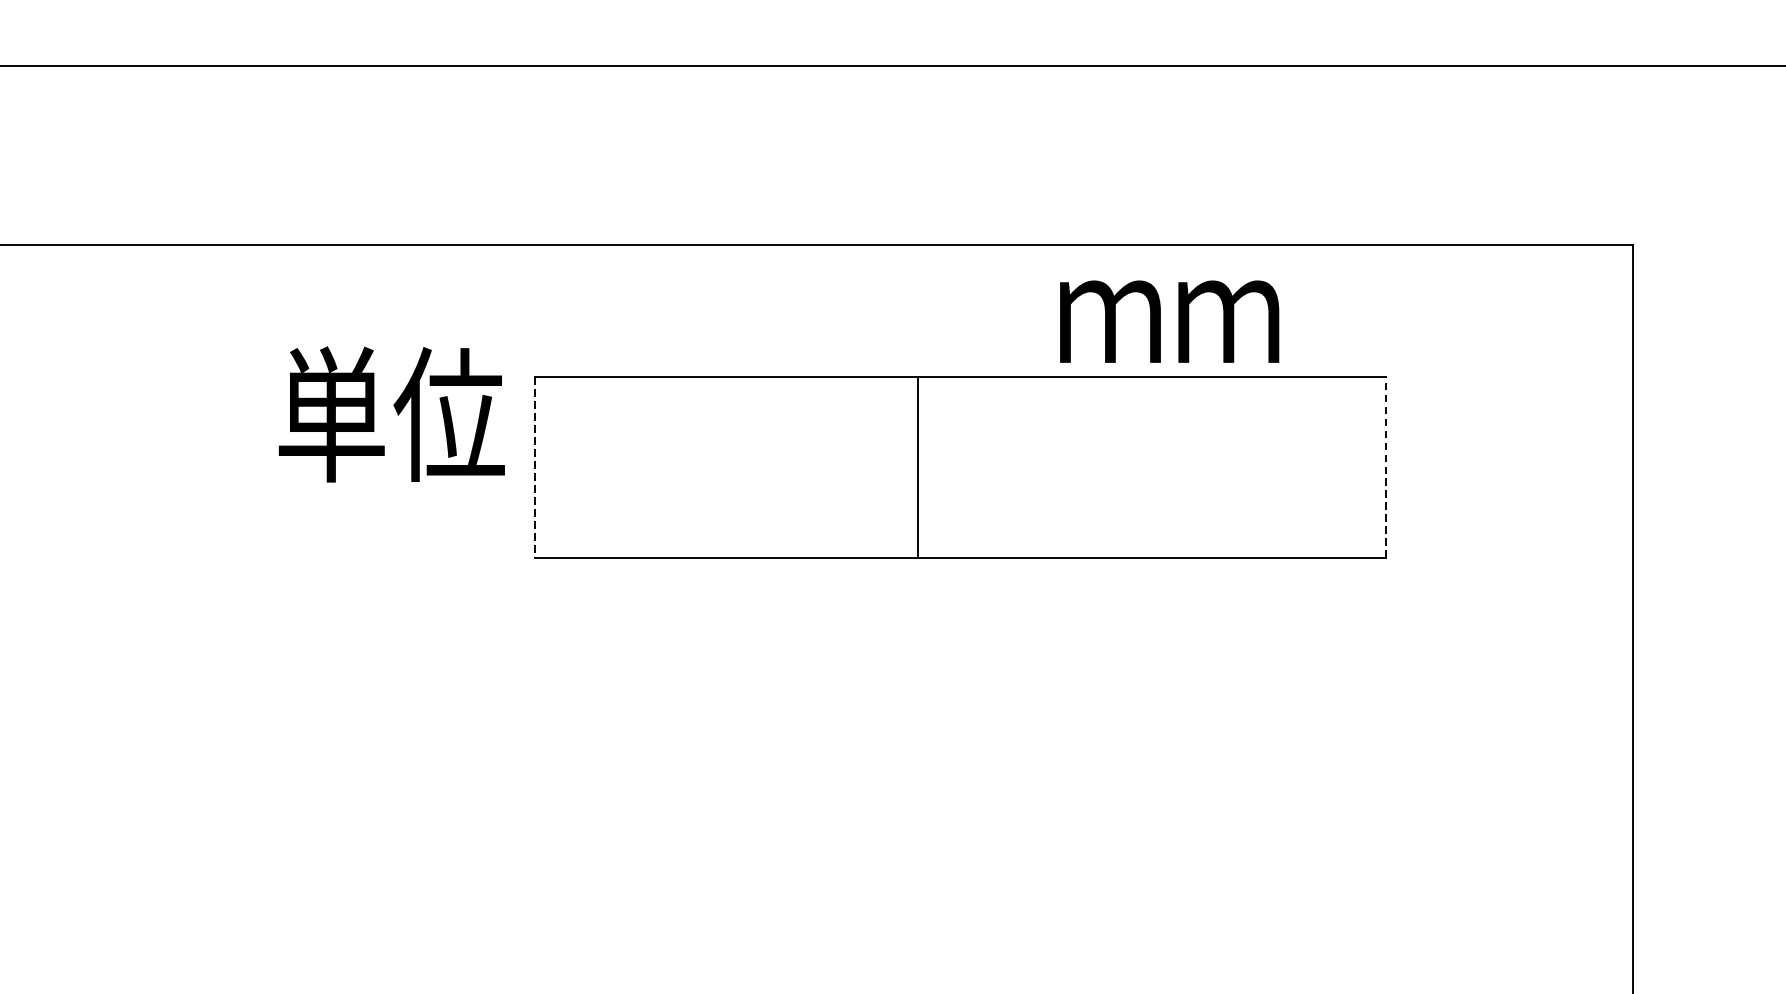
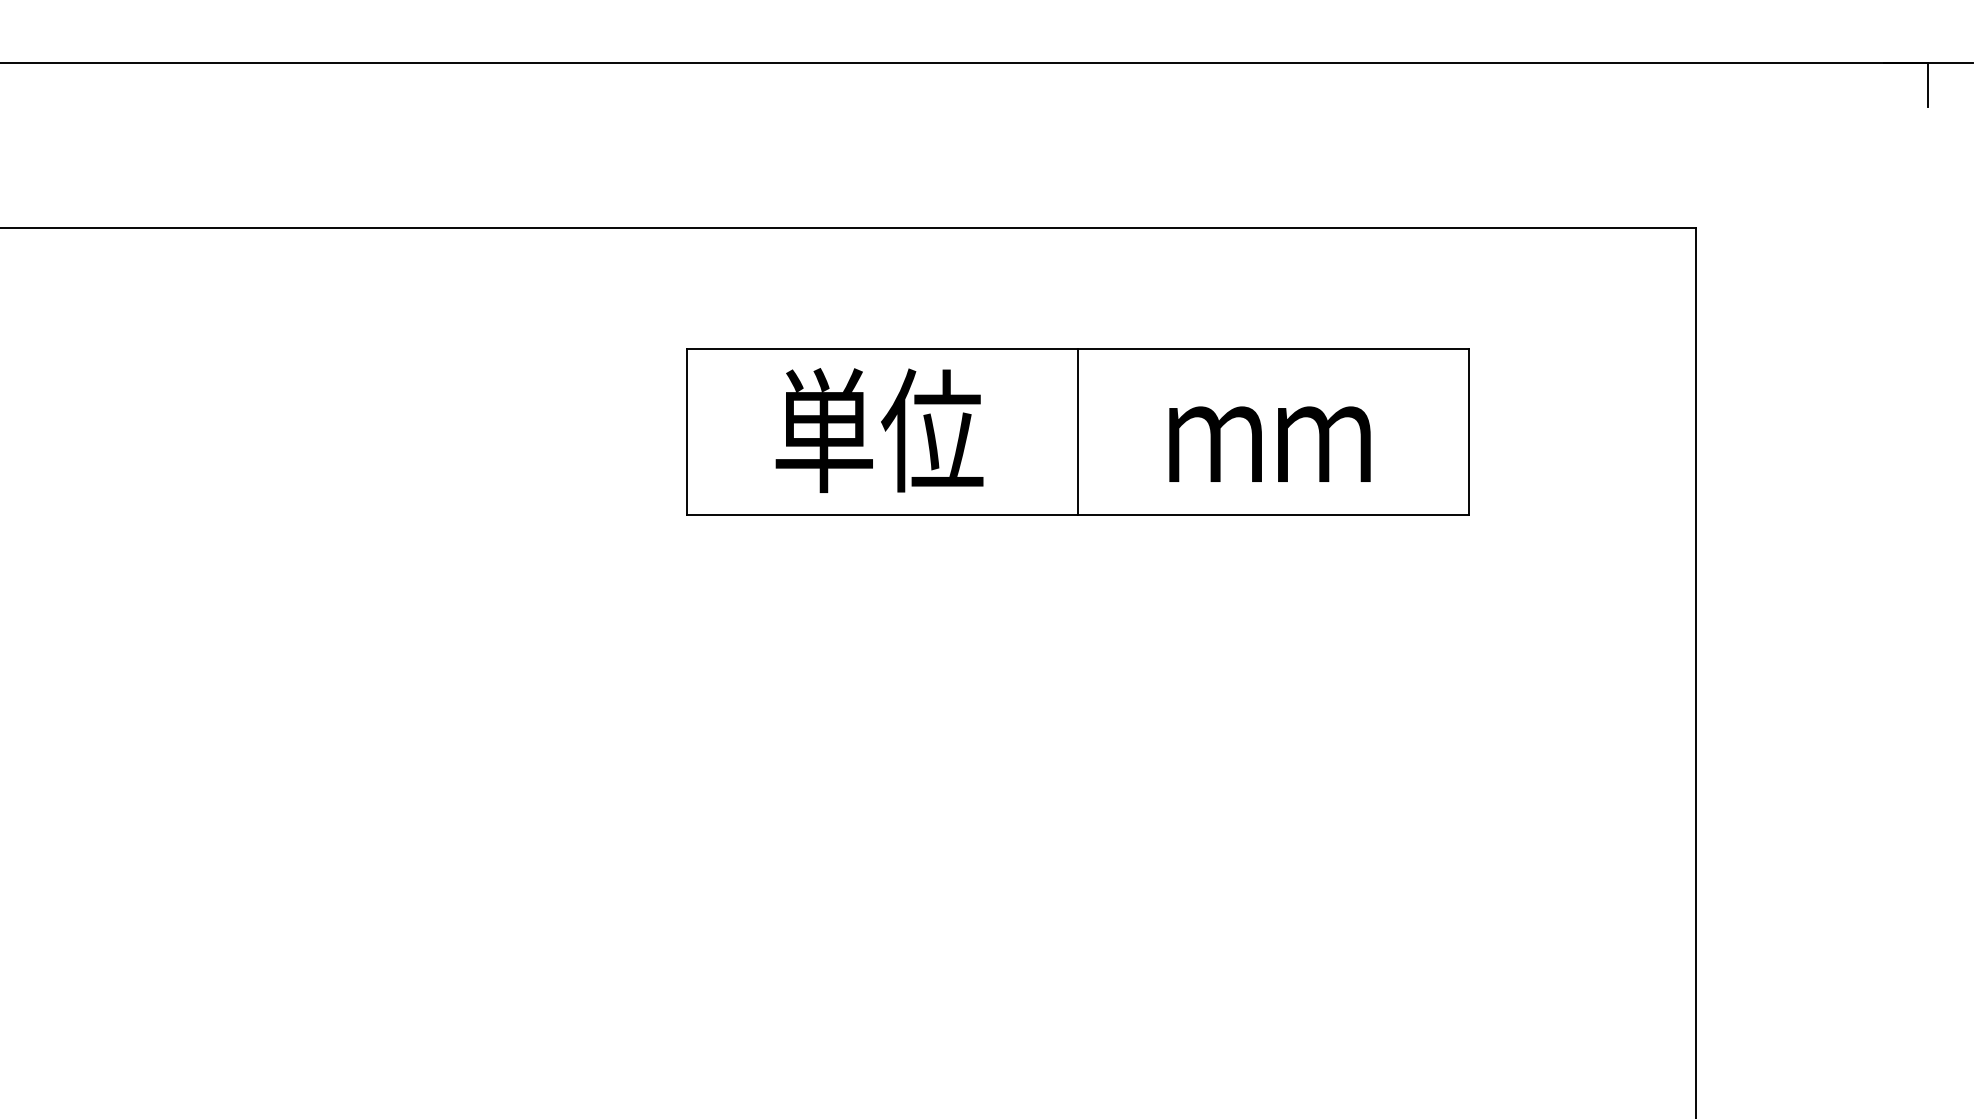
text: (1169, 320) -> (1269, 443), moved
text: (391, 414) -> (879, 430), moved
line: (534, 467) -> (686, 432), dashed -> solid
line: (917, 467) -> (1077, 432), moved
line: (1386, 467) -> (1469, 432), dashed -> solid

